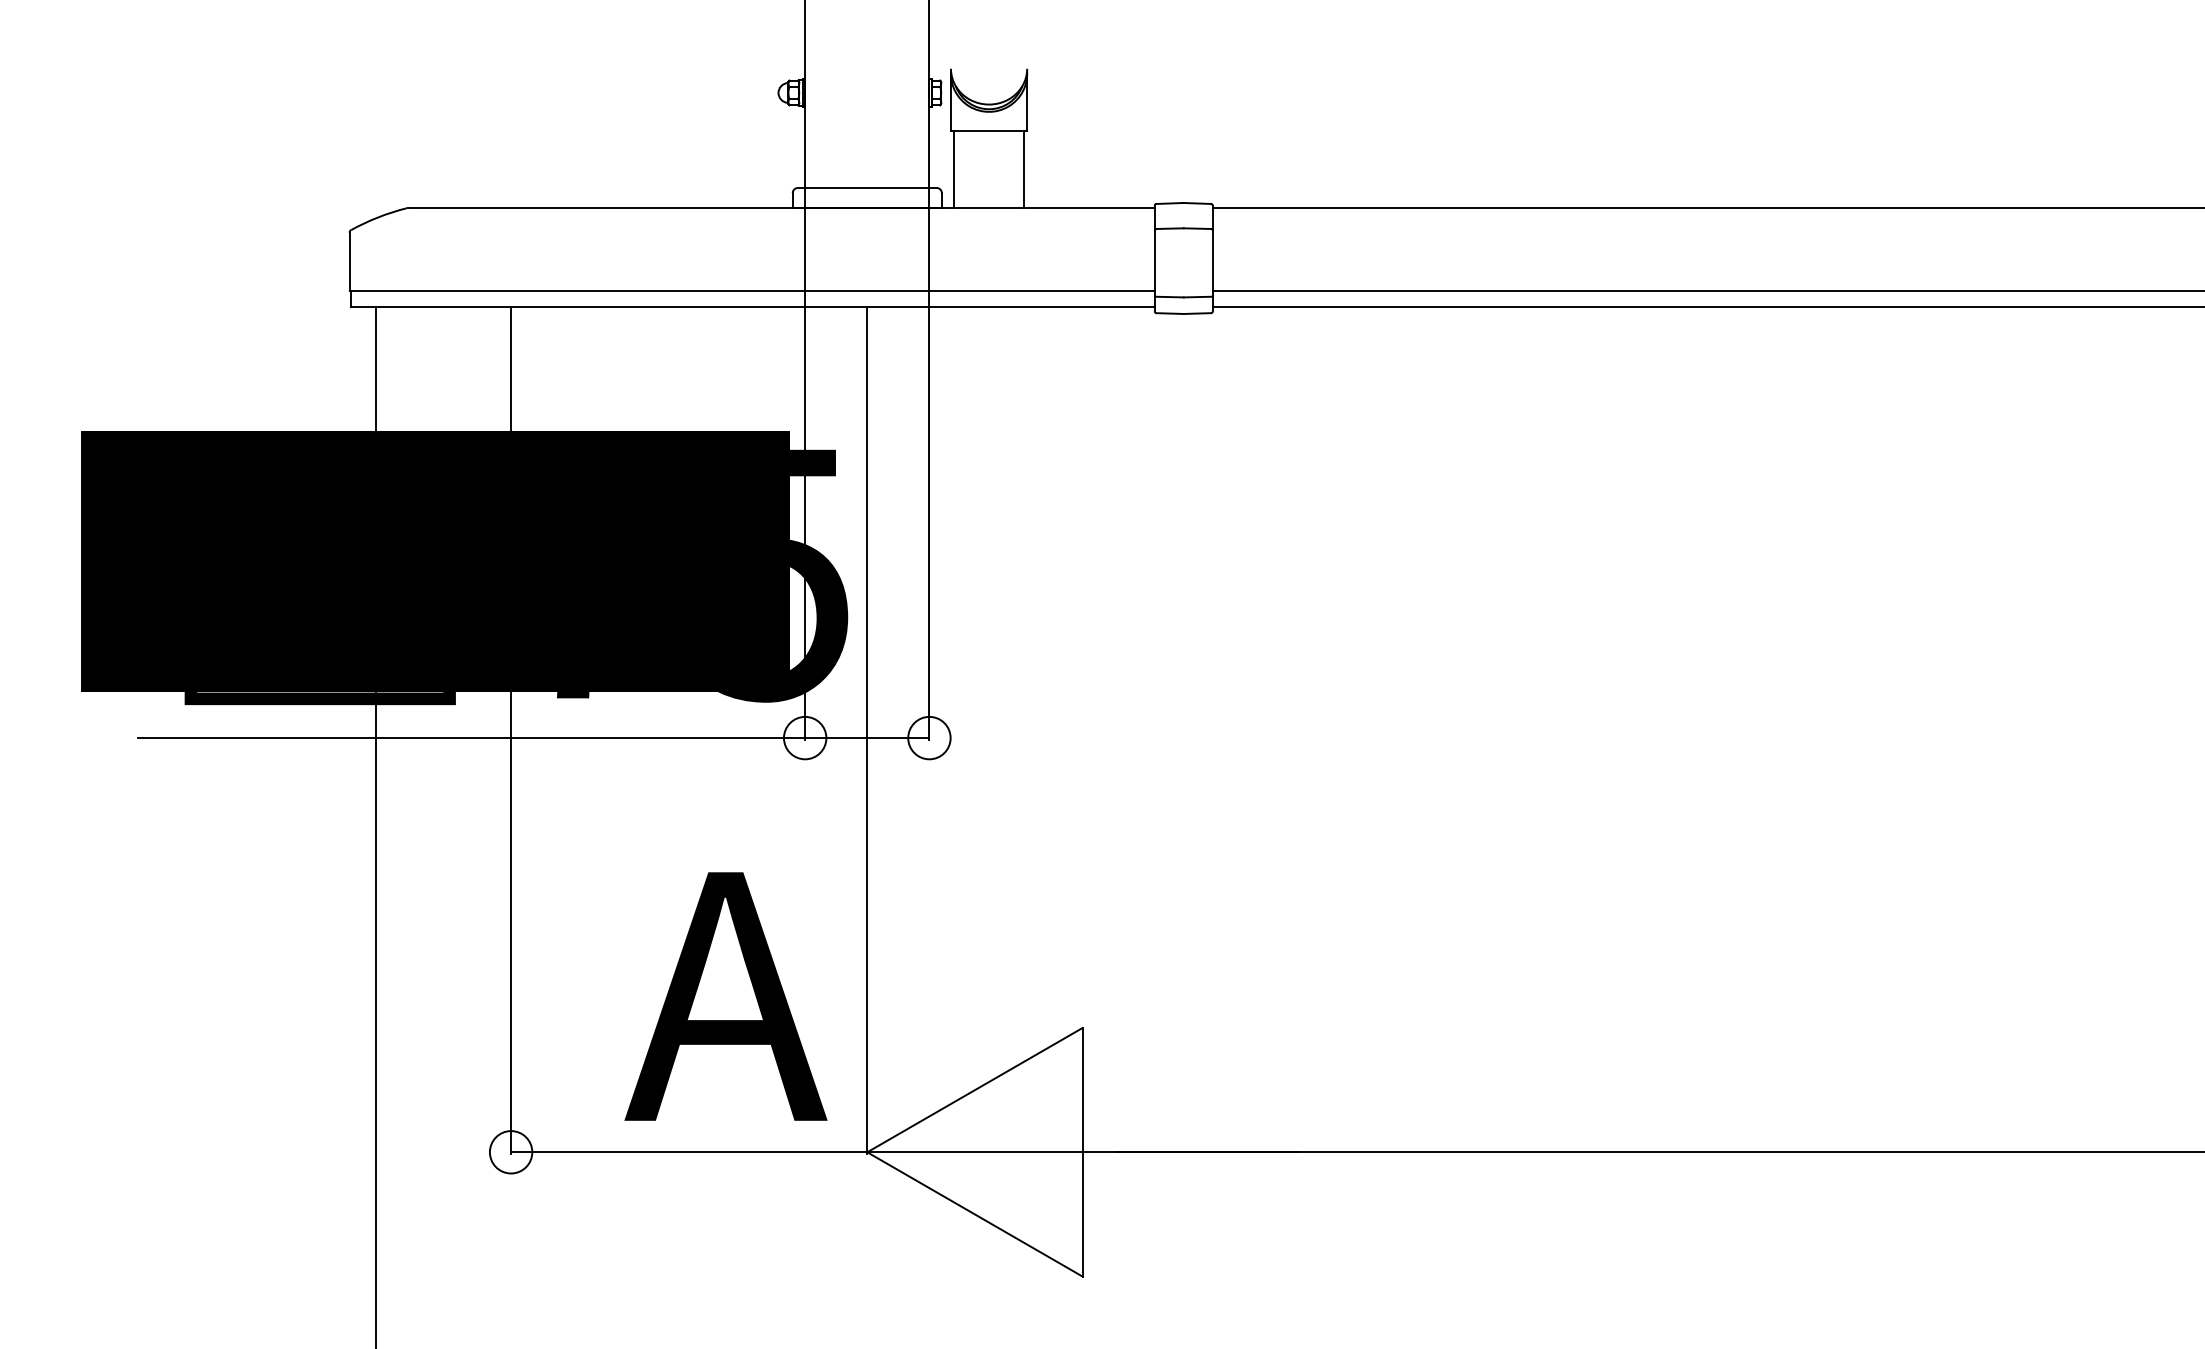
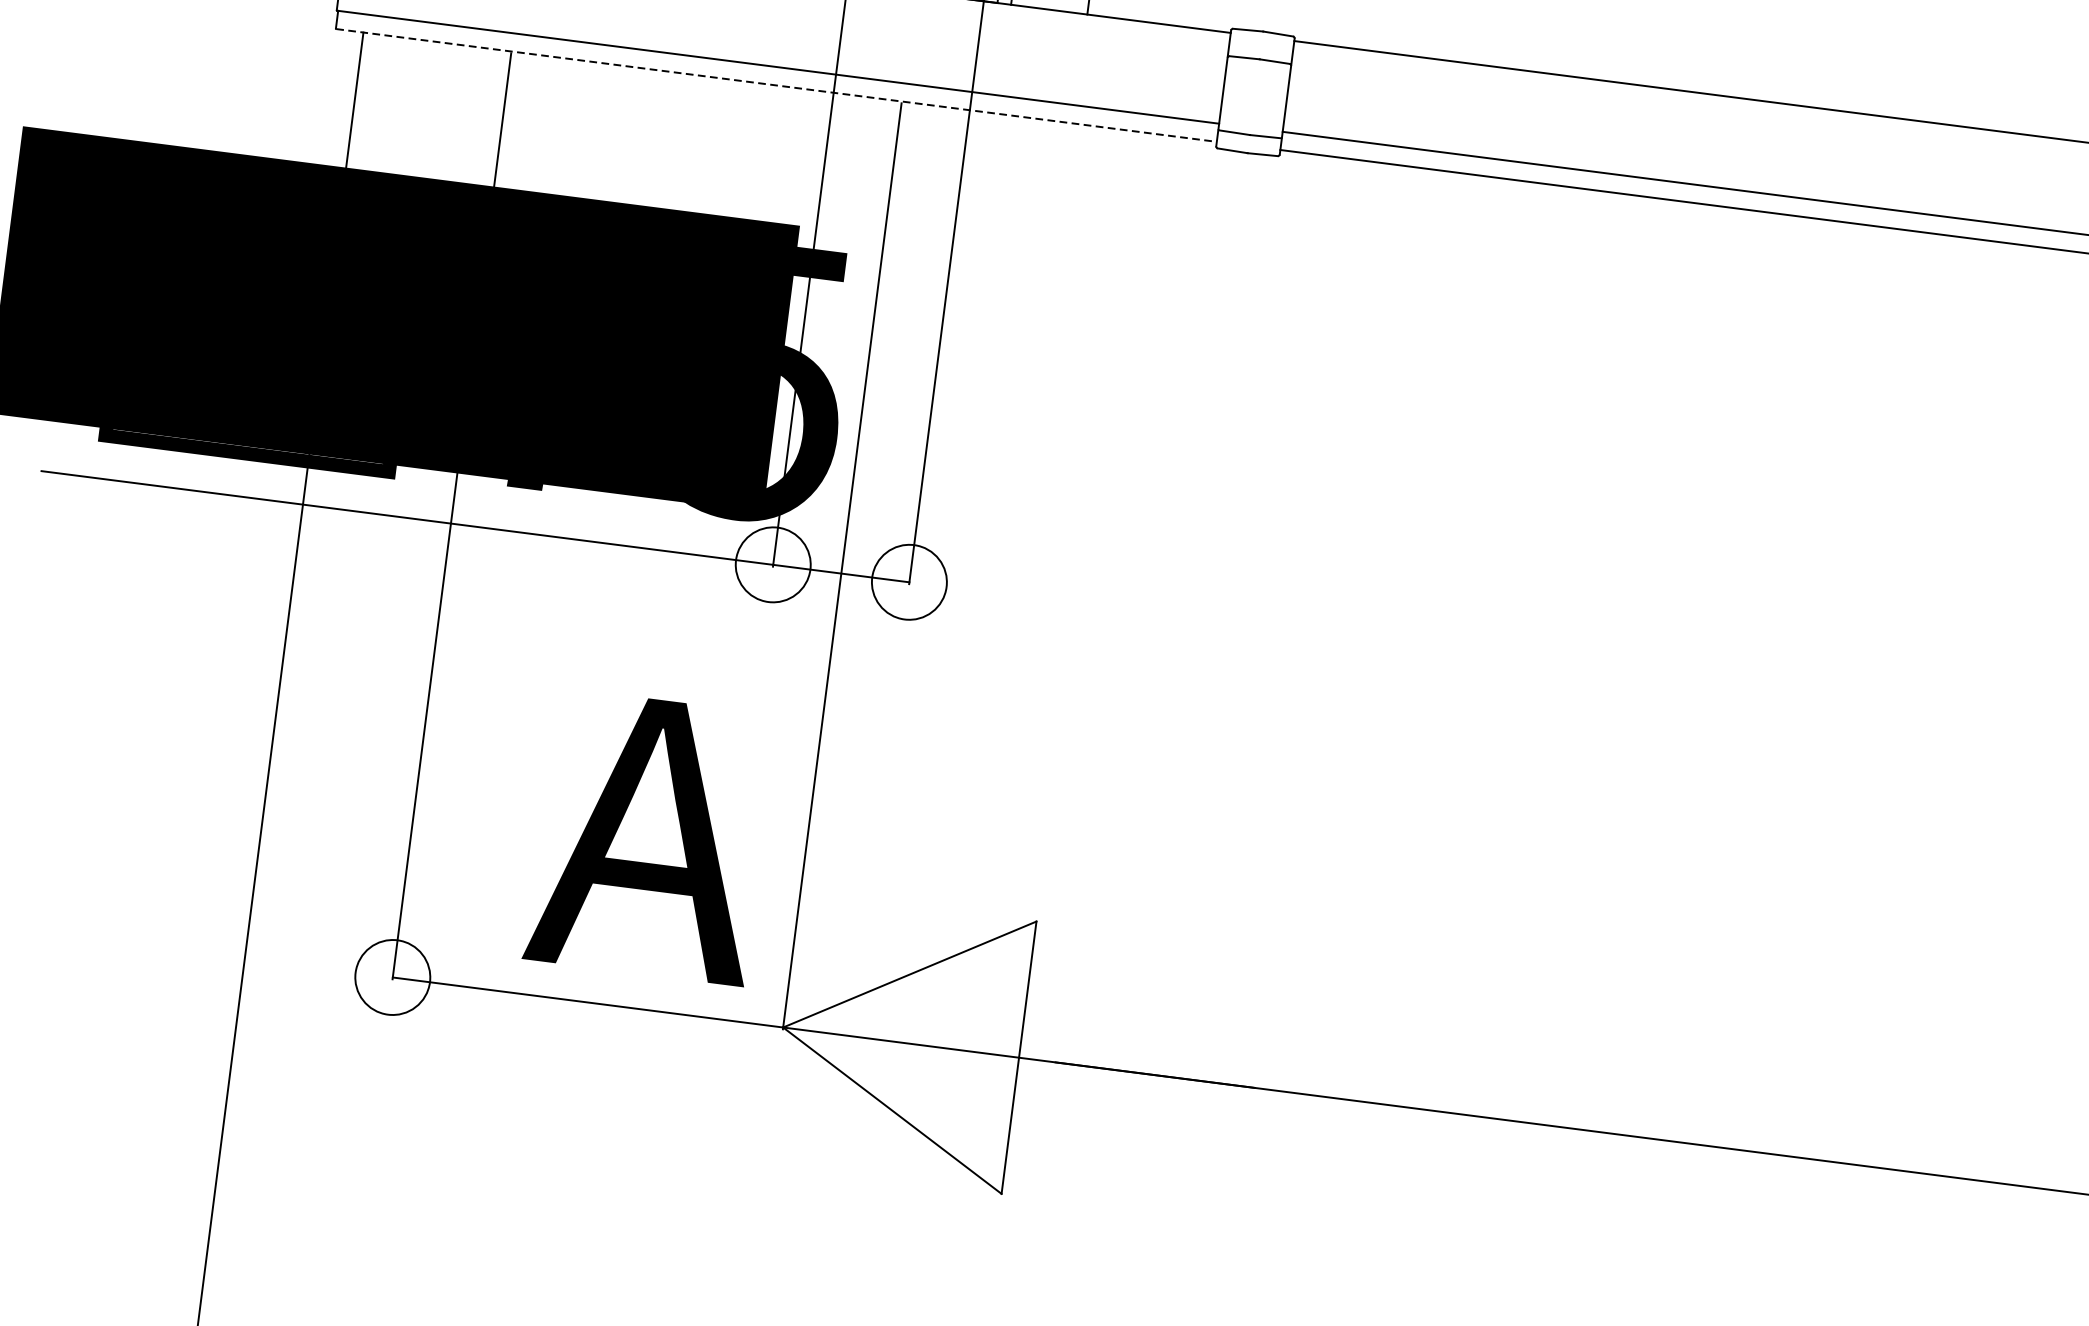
line: (753, 307) -> (777, 85), solid -> dashed
circle: (804, 737) -> (772, 564), size x1.6
circle: (929, 737) -> (909, 581), size x1.6
circle: (510, 1152) -> (392, 977), size x1.6

